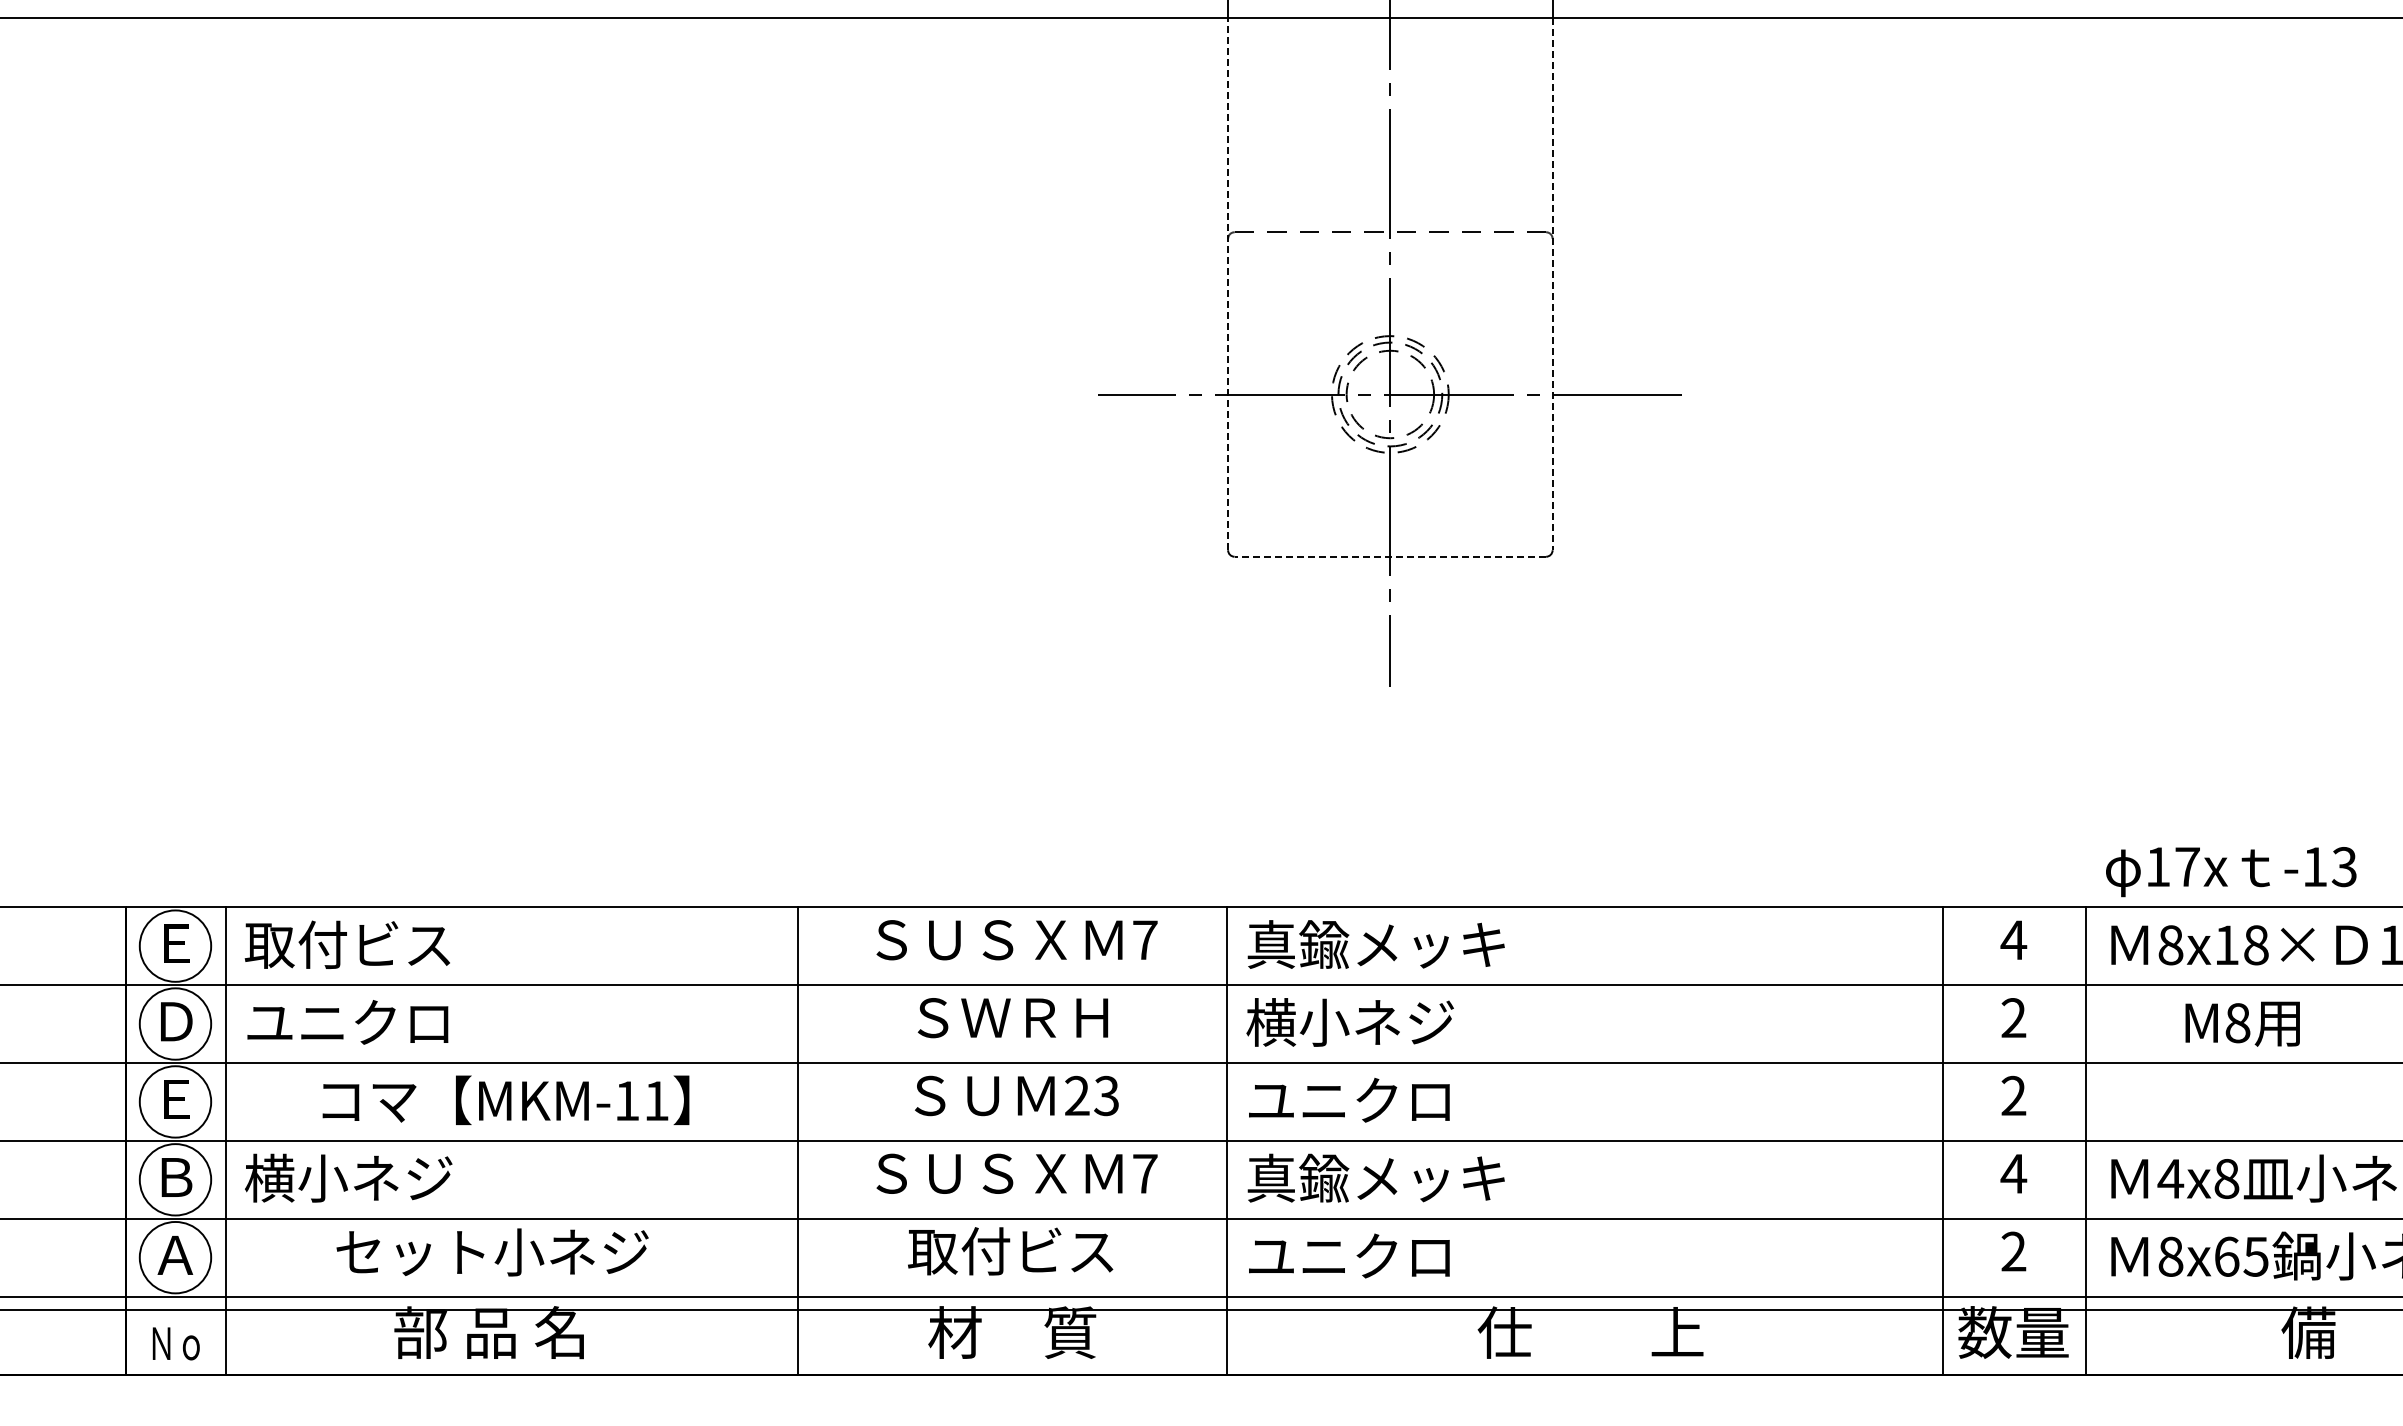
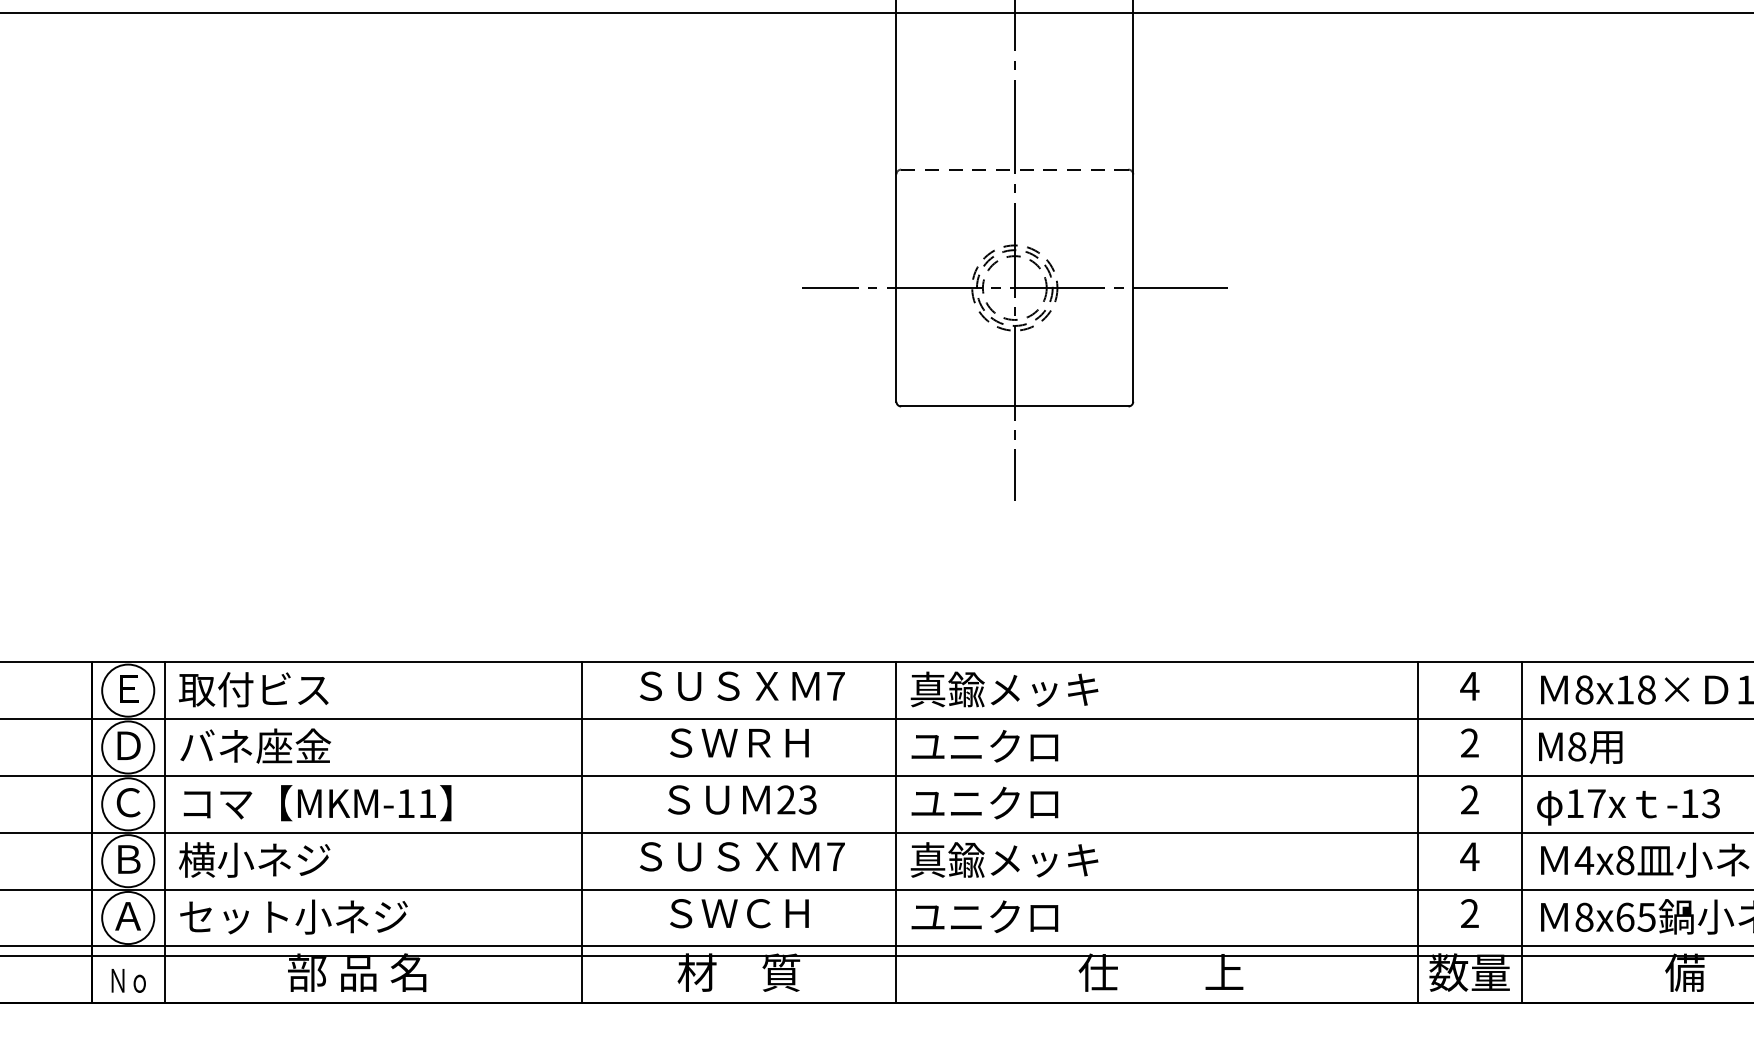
line: (1228, 283) -> (896, 207), dashed -> solid
line: (1552, 284) -> (1133, 207), dashed -> solid
line: (1390, 556) -> (1014, 406), dashed -> solid
text: (2231, 872) -> (1628, 807), moved
text: (350, 1022) -> (255, 746), ユニクロ -> バネ座金
text: (1349, 1022) -> (985, 746), 横小ネジ -> ユニクロ
text: (2242, 1023) -> (1580, 747), moved
text: (176, 1099) -> (128, 802), Ｅ -> Ｃ
text: (505, 1099) -> (317, 802), moved
text: (1010, 1251) -> (737, 913), 取付ビス -> ＳＷＣＨ
text: (492, 1252) -> (293, 917), moved

